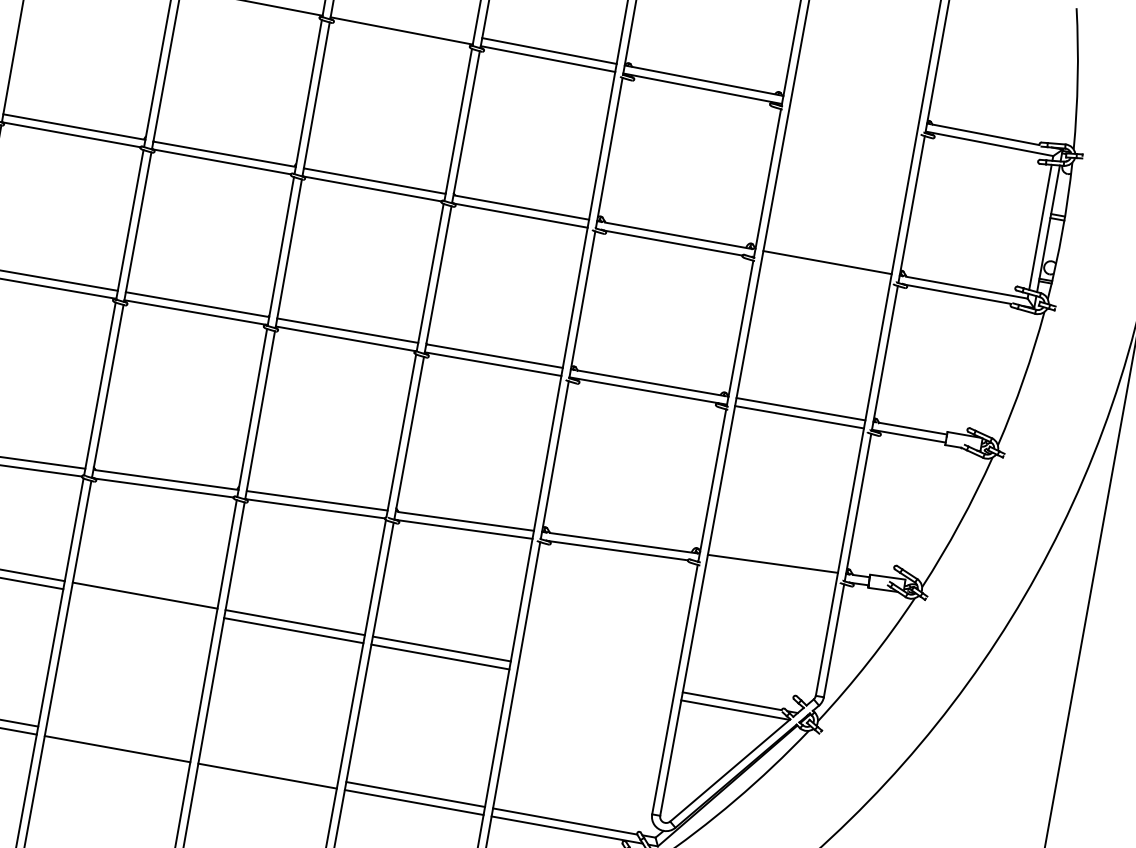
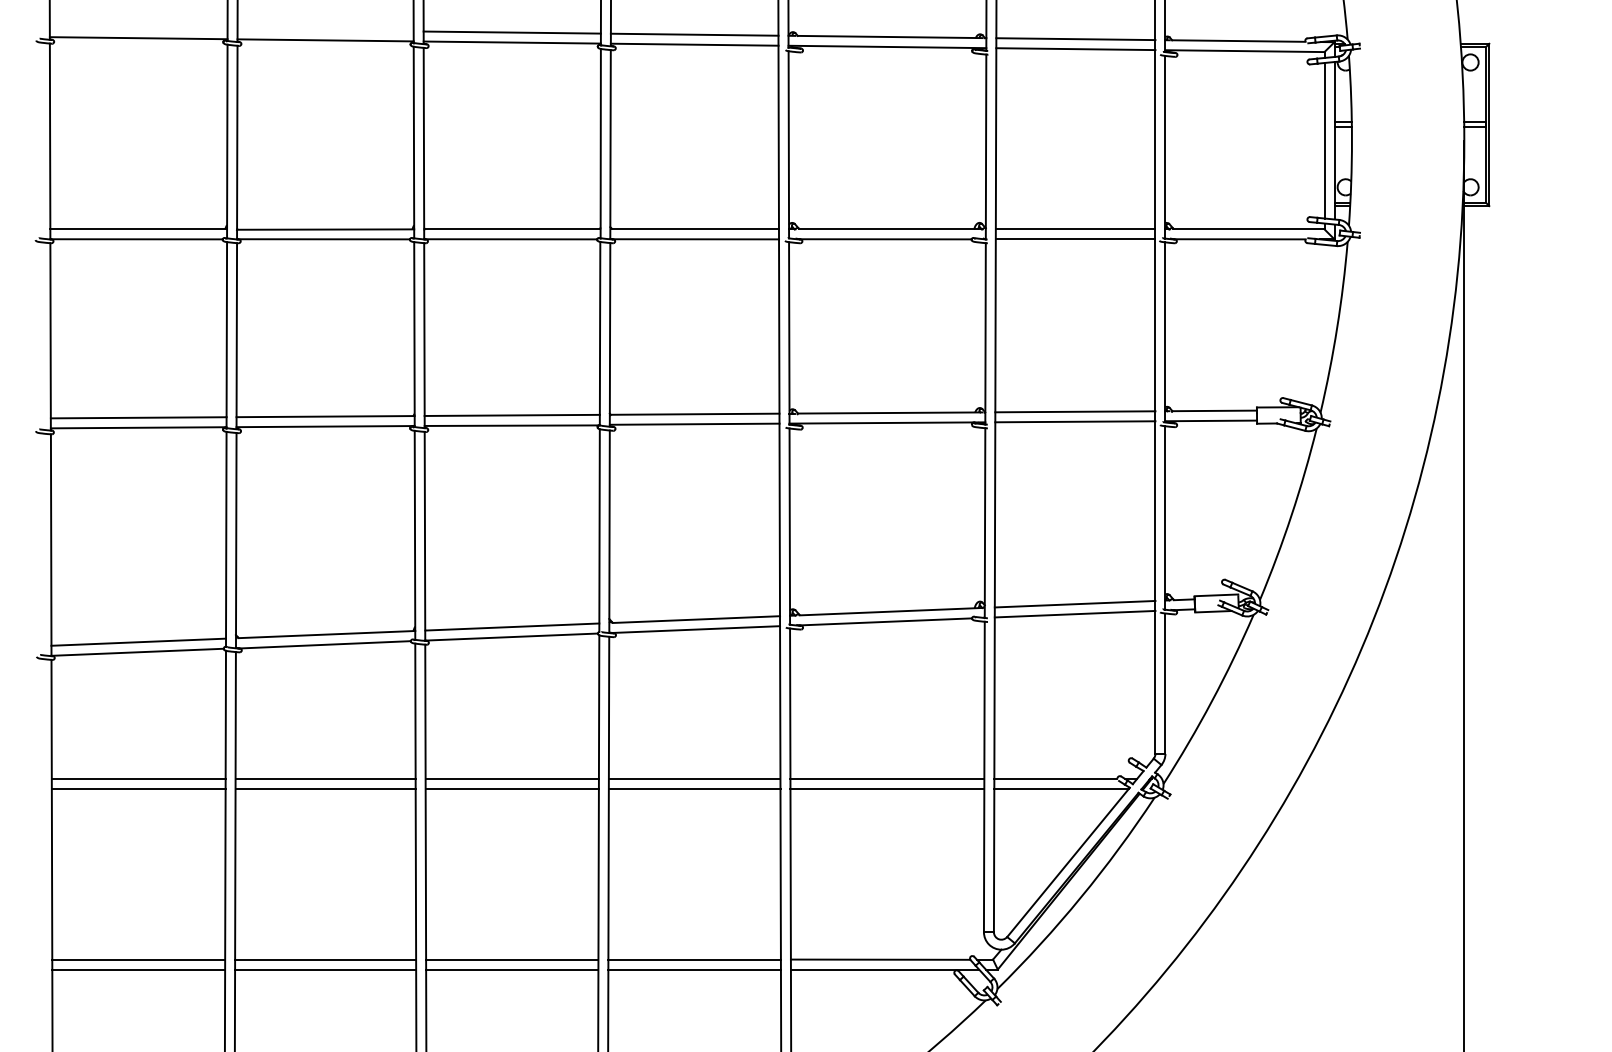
line: (402, 22) -> (511, 32), added
line: (854, 109) -> (1075, 39), added
line: (853, 117) -> (1075, 49), added
line: (825, 270) -> (1075, 239), added
line: (771, 571) -> (1074, 613), added
line: (143, 603) -> (325, 788), added
line: (596, 676) -> (887, 778), added
line: (595, 684) -> (887, 788), added
line: (118, 741) -> (325, 959), added
line: (269, 768) -> (512, 959), added

